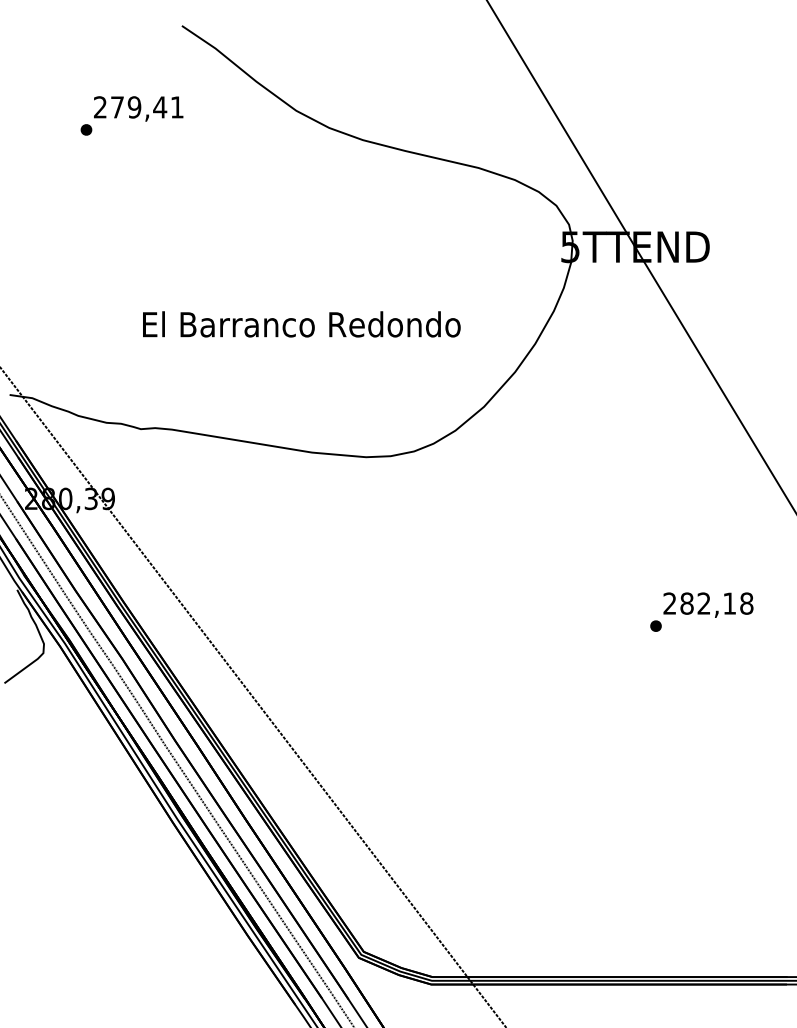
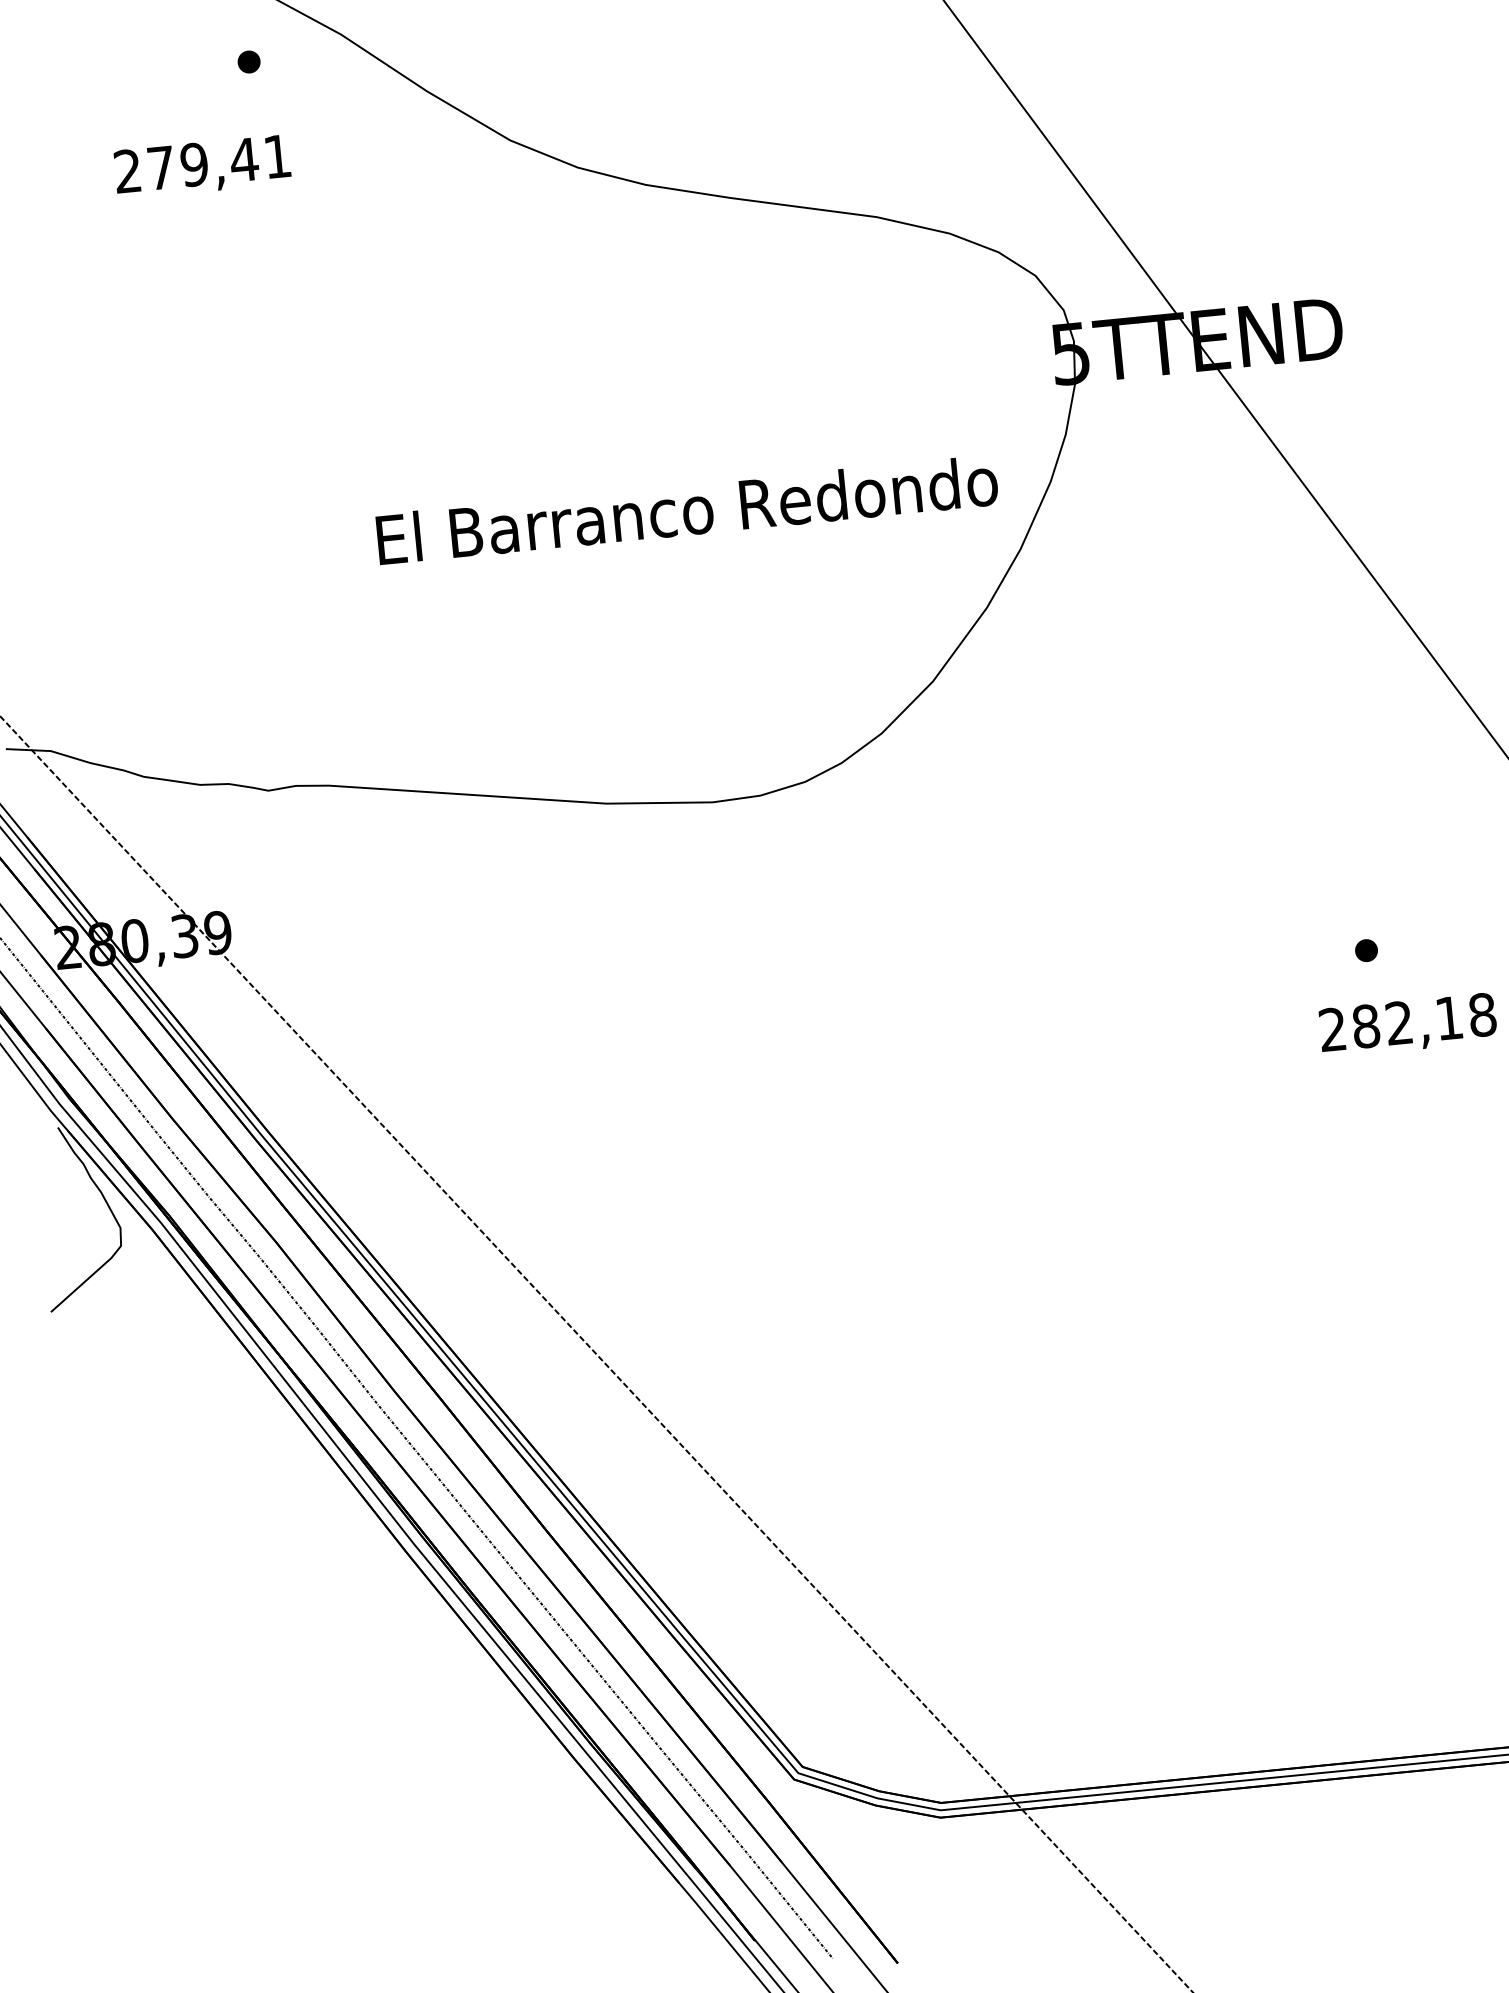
part: (86, 129) -> (249, 61), moved
text: (301, 324) -> (686, 510), moved
part: (655, 625) -> (1365, 949), moved

